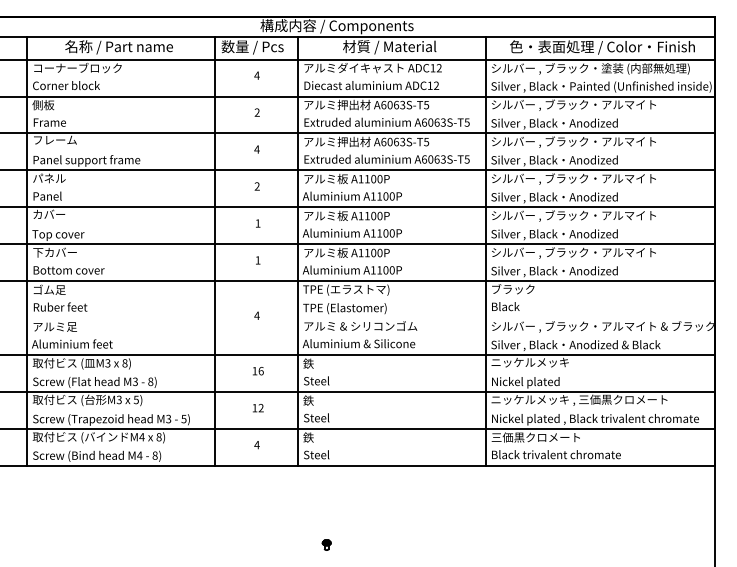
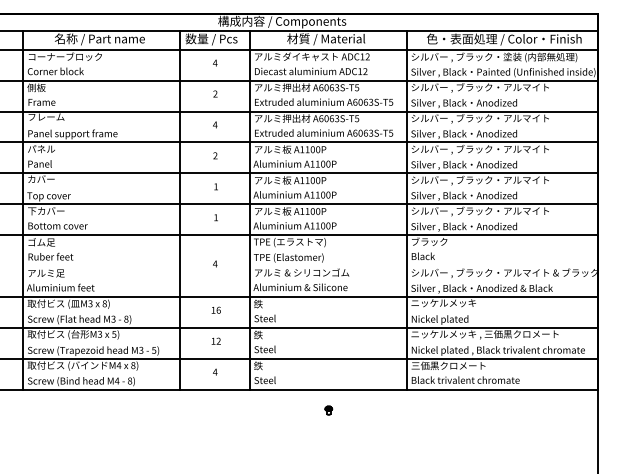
part: (326, 544) -> (328, 410), moved

